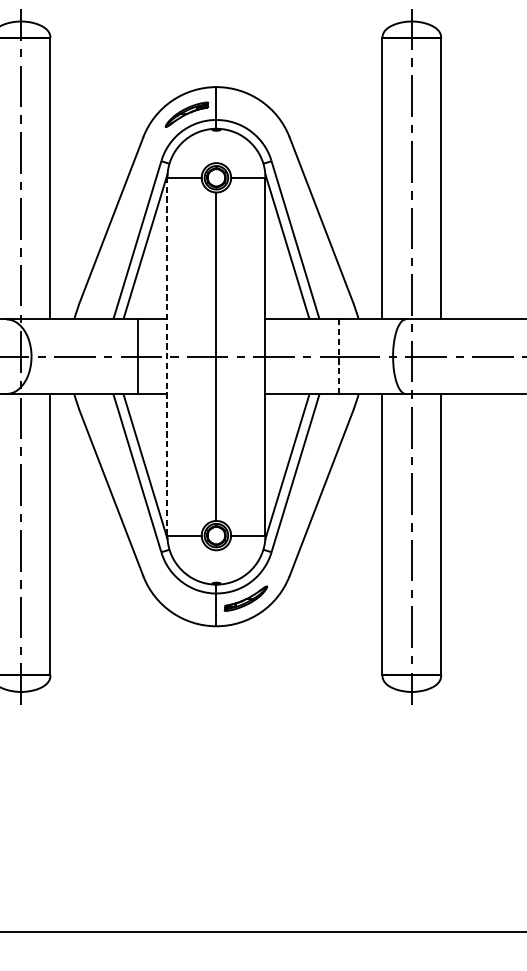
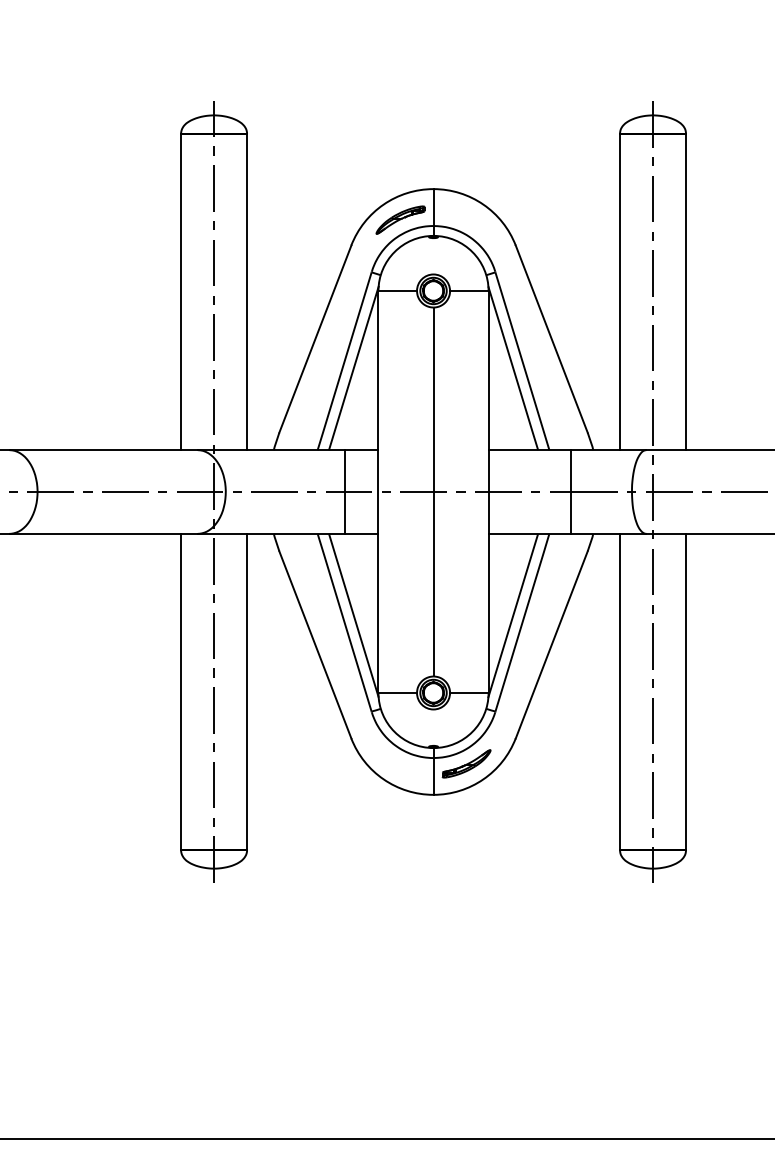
line: (167, 356) -> (378, 491), dashed -> solid
line: (338, 356) -> (570, 491), dashed -> solid

